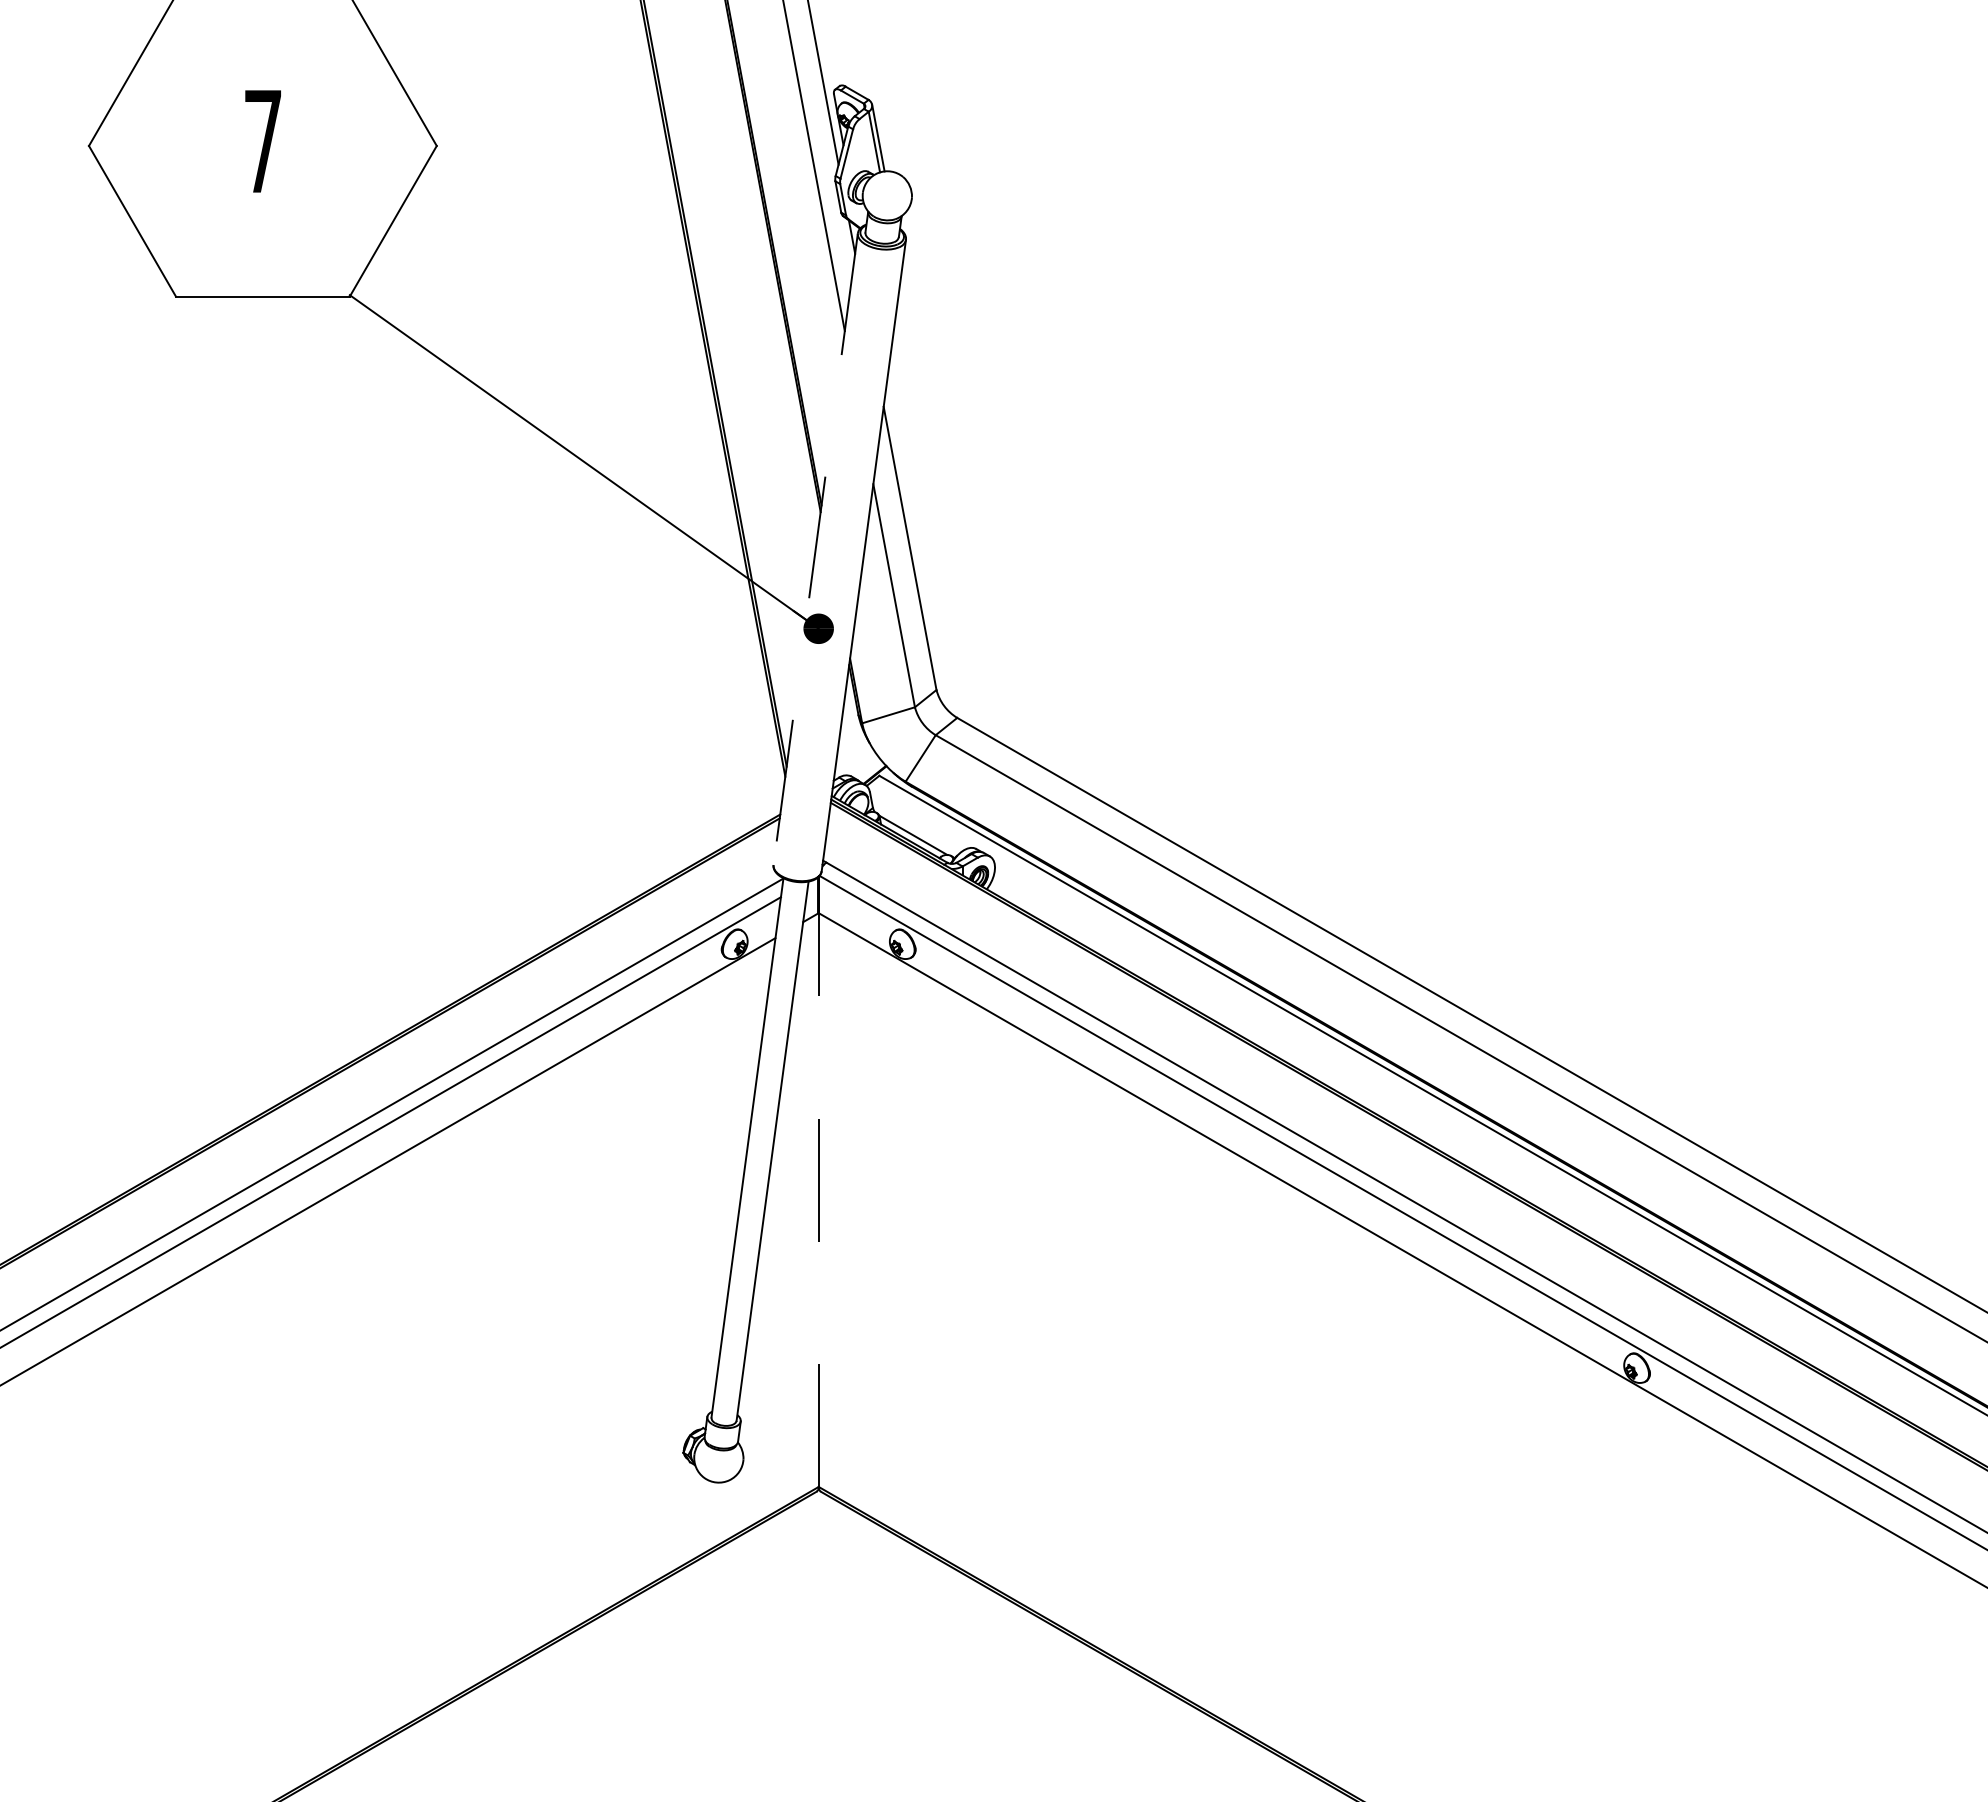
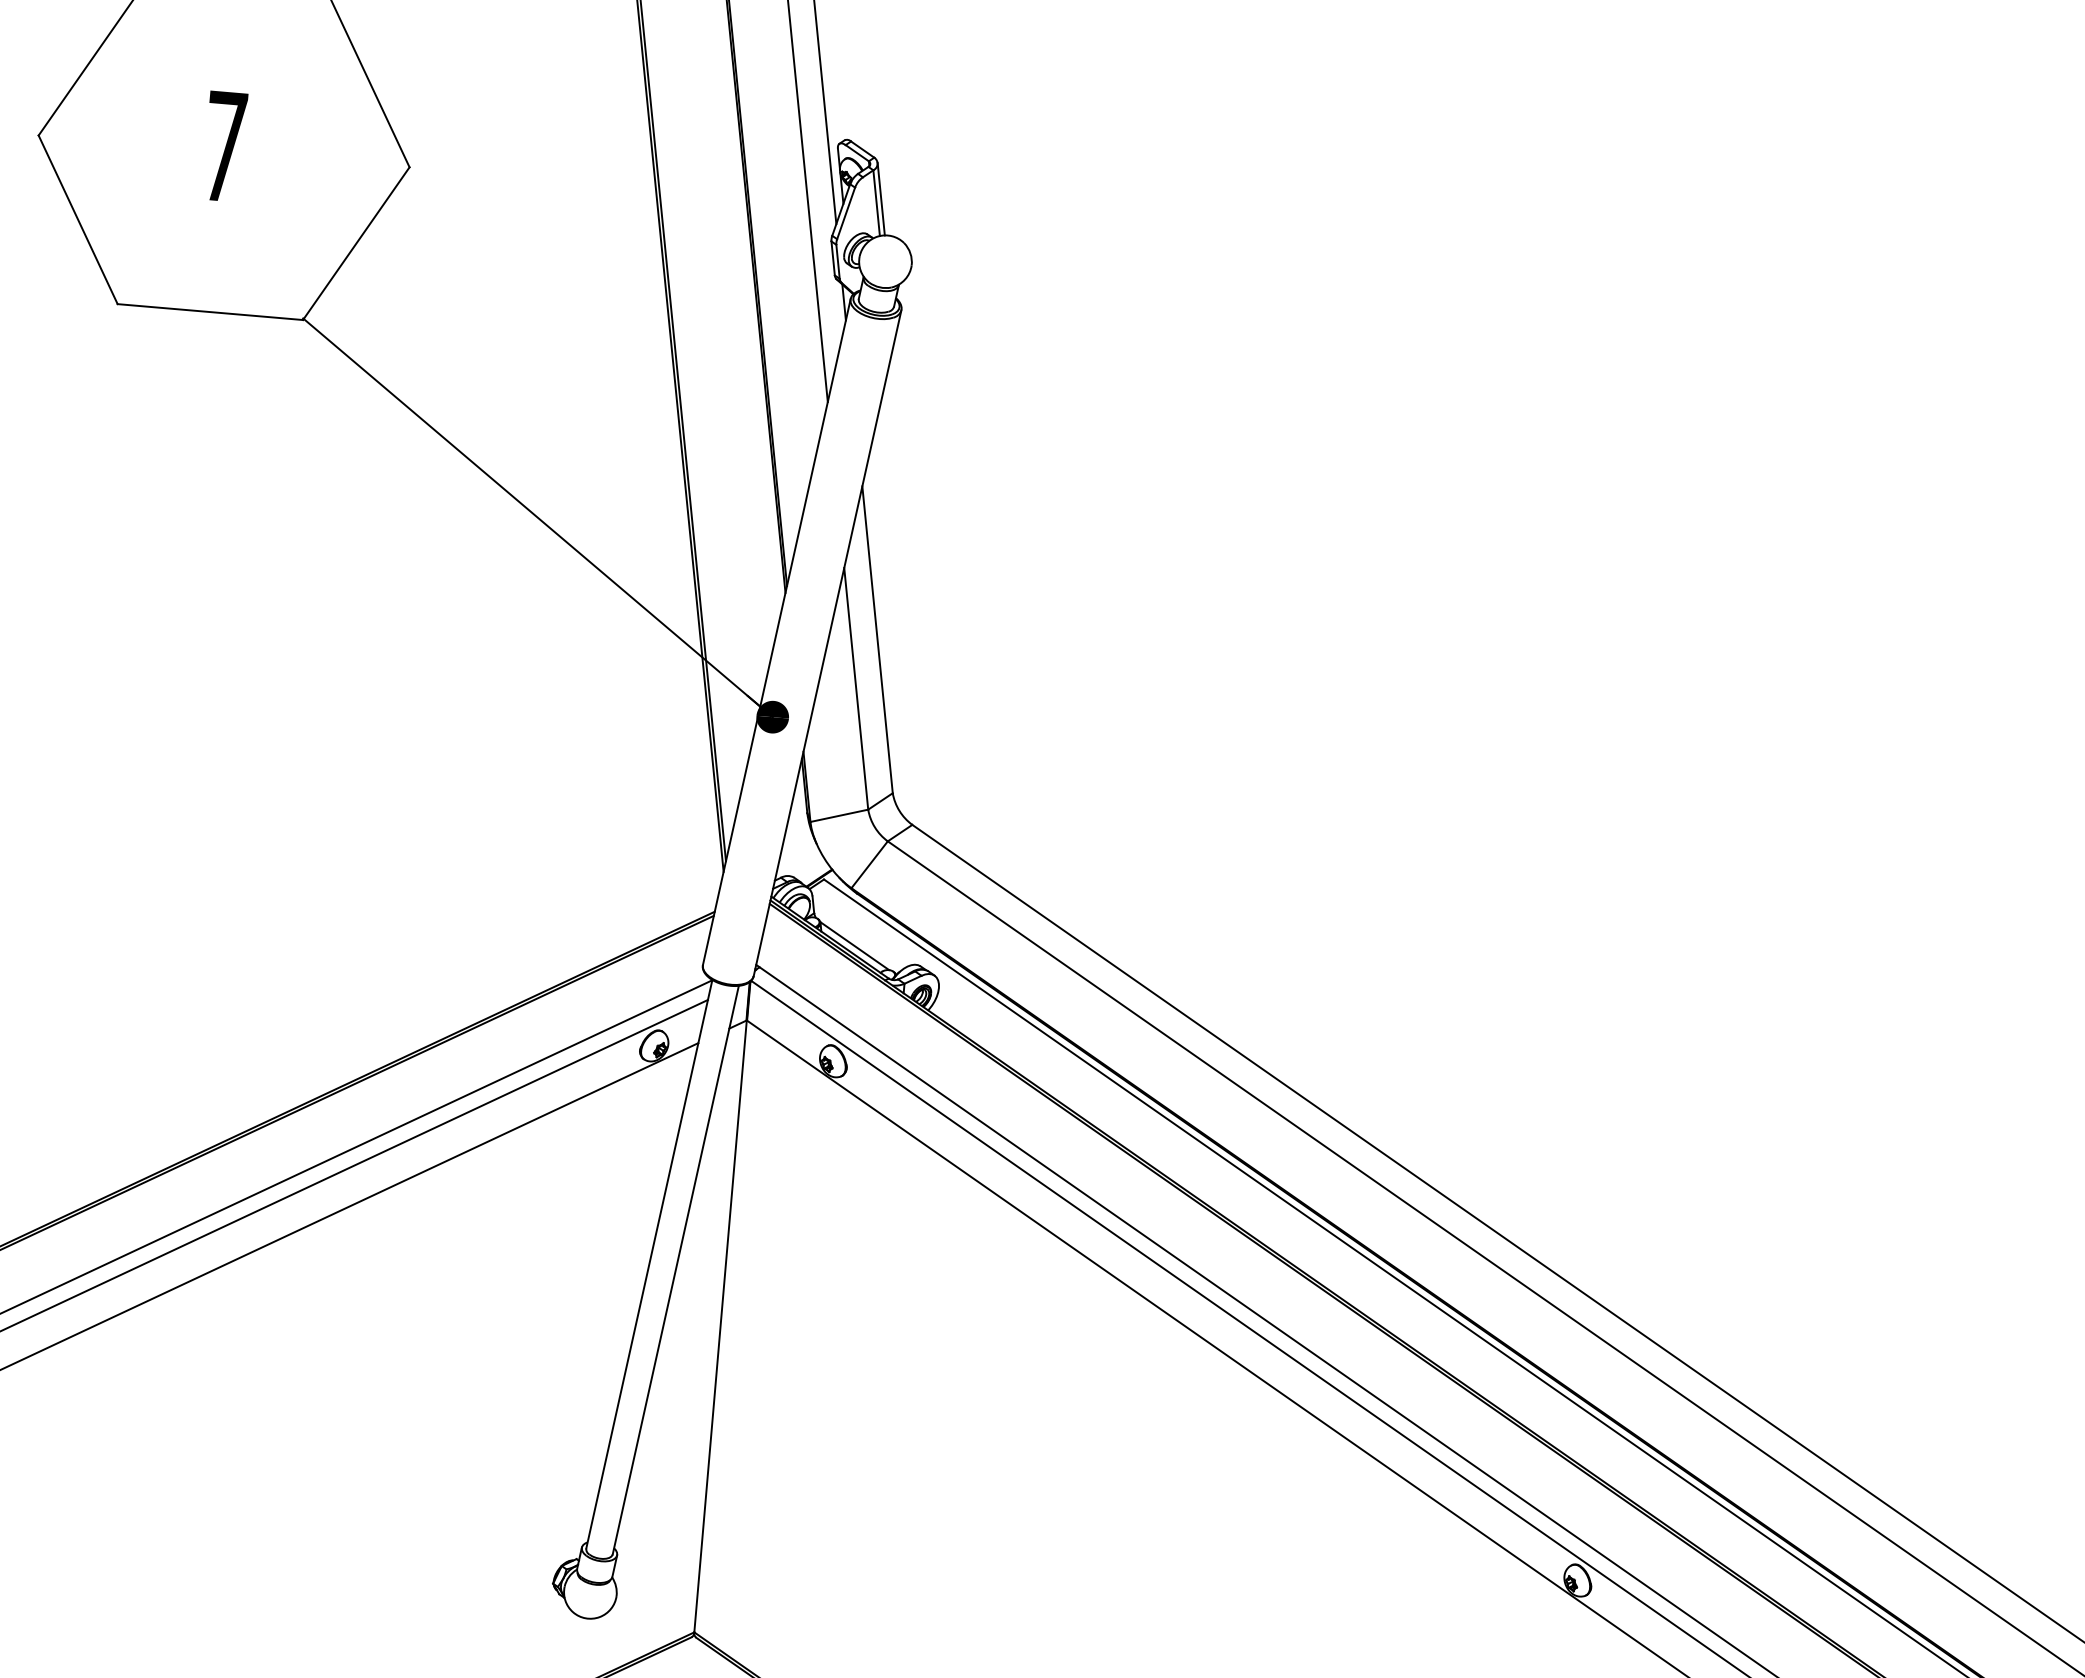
line: (815, 549) -> (776, 632), dashed -> solid
line: (818, 1181) -> (721, 1306), dashed -> solid

